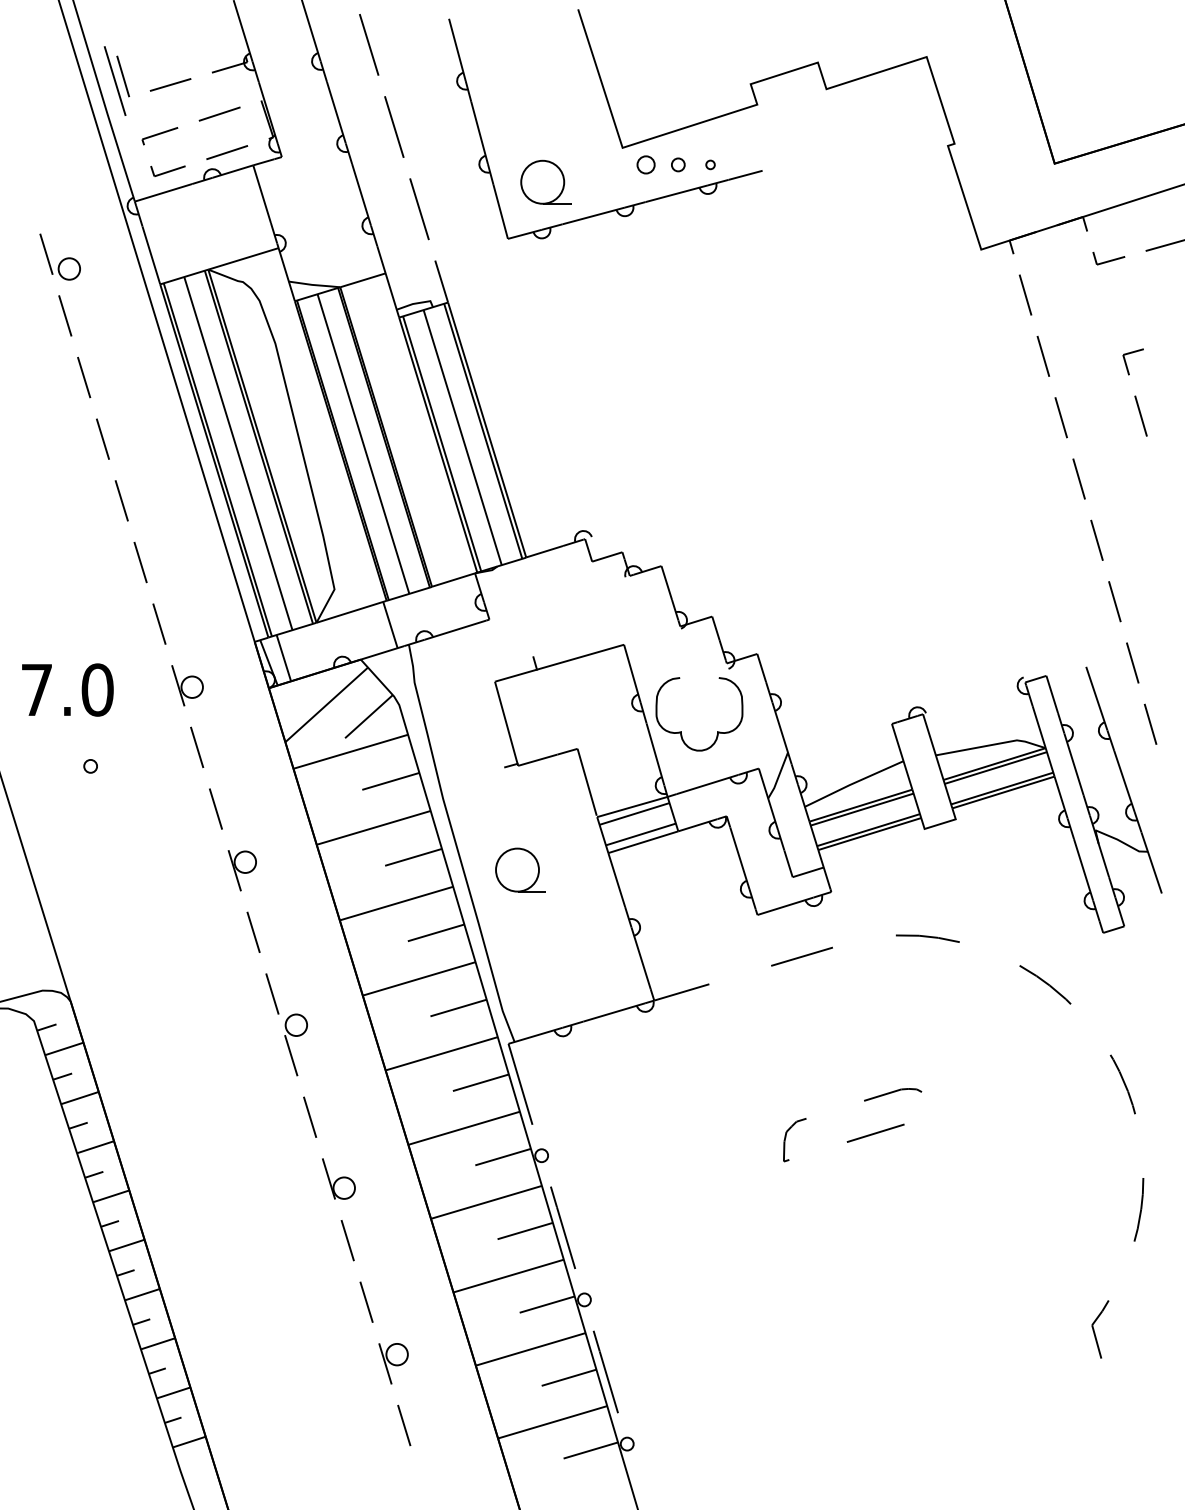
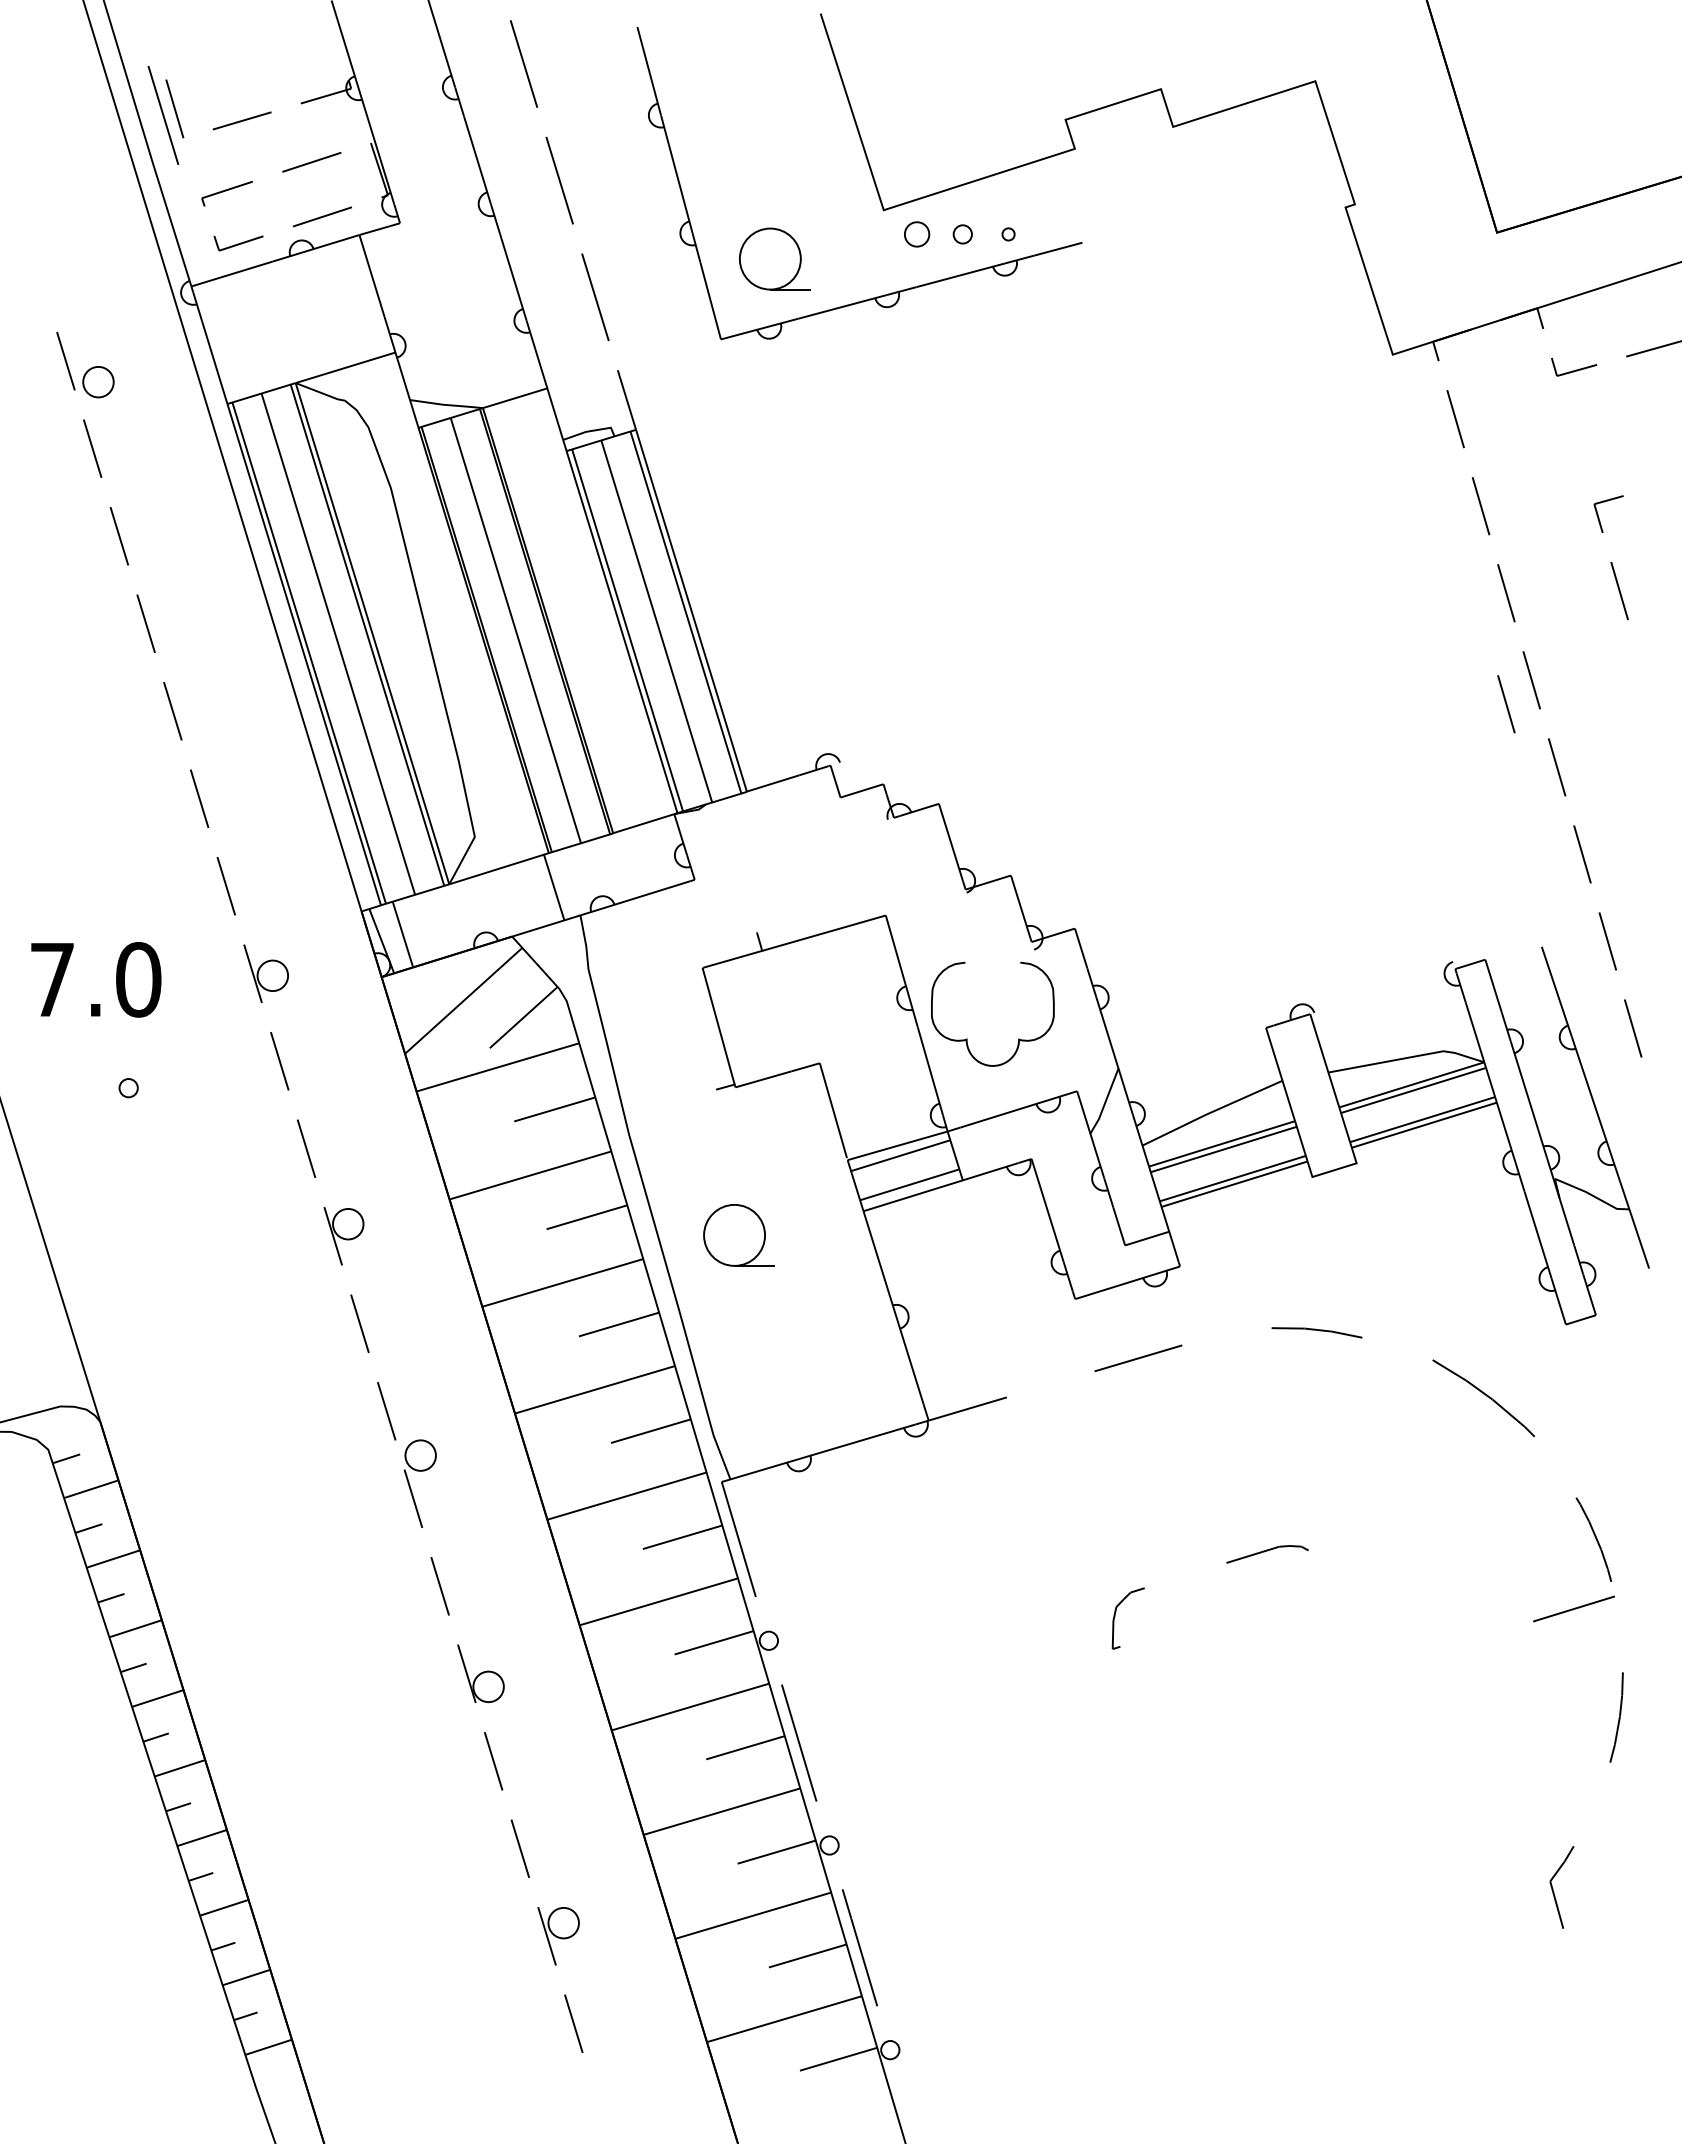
line: (1061, 496) -> (1506, 704), added
part: (1045, 985) -> (1483, 1398), size x1.4
line: (875, 1132) -> (1573, 1608), moved

